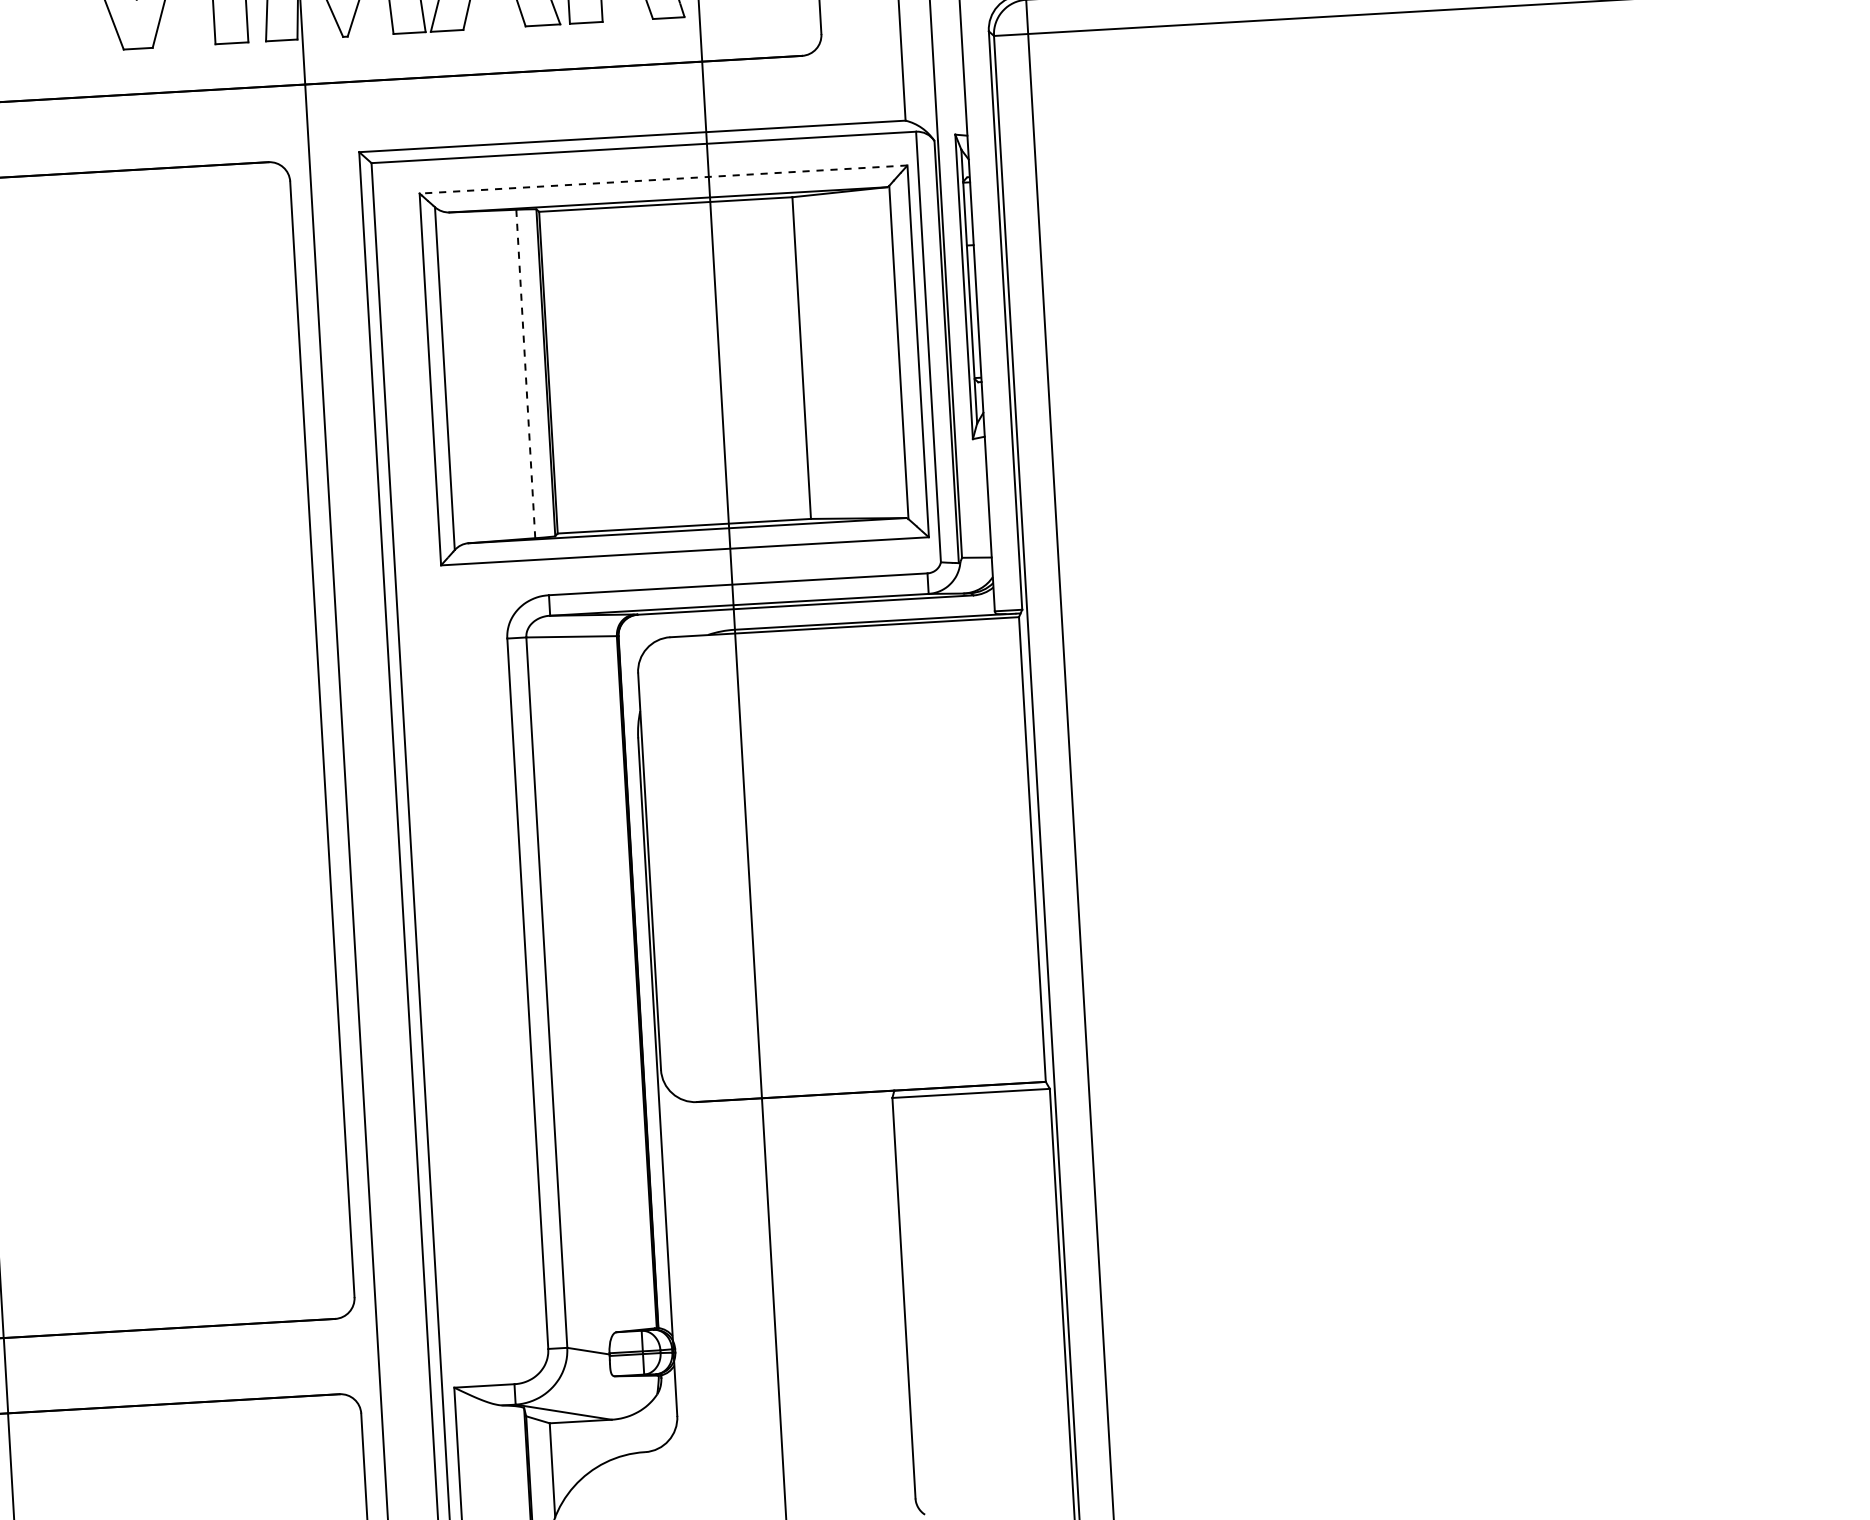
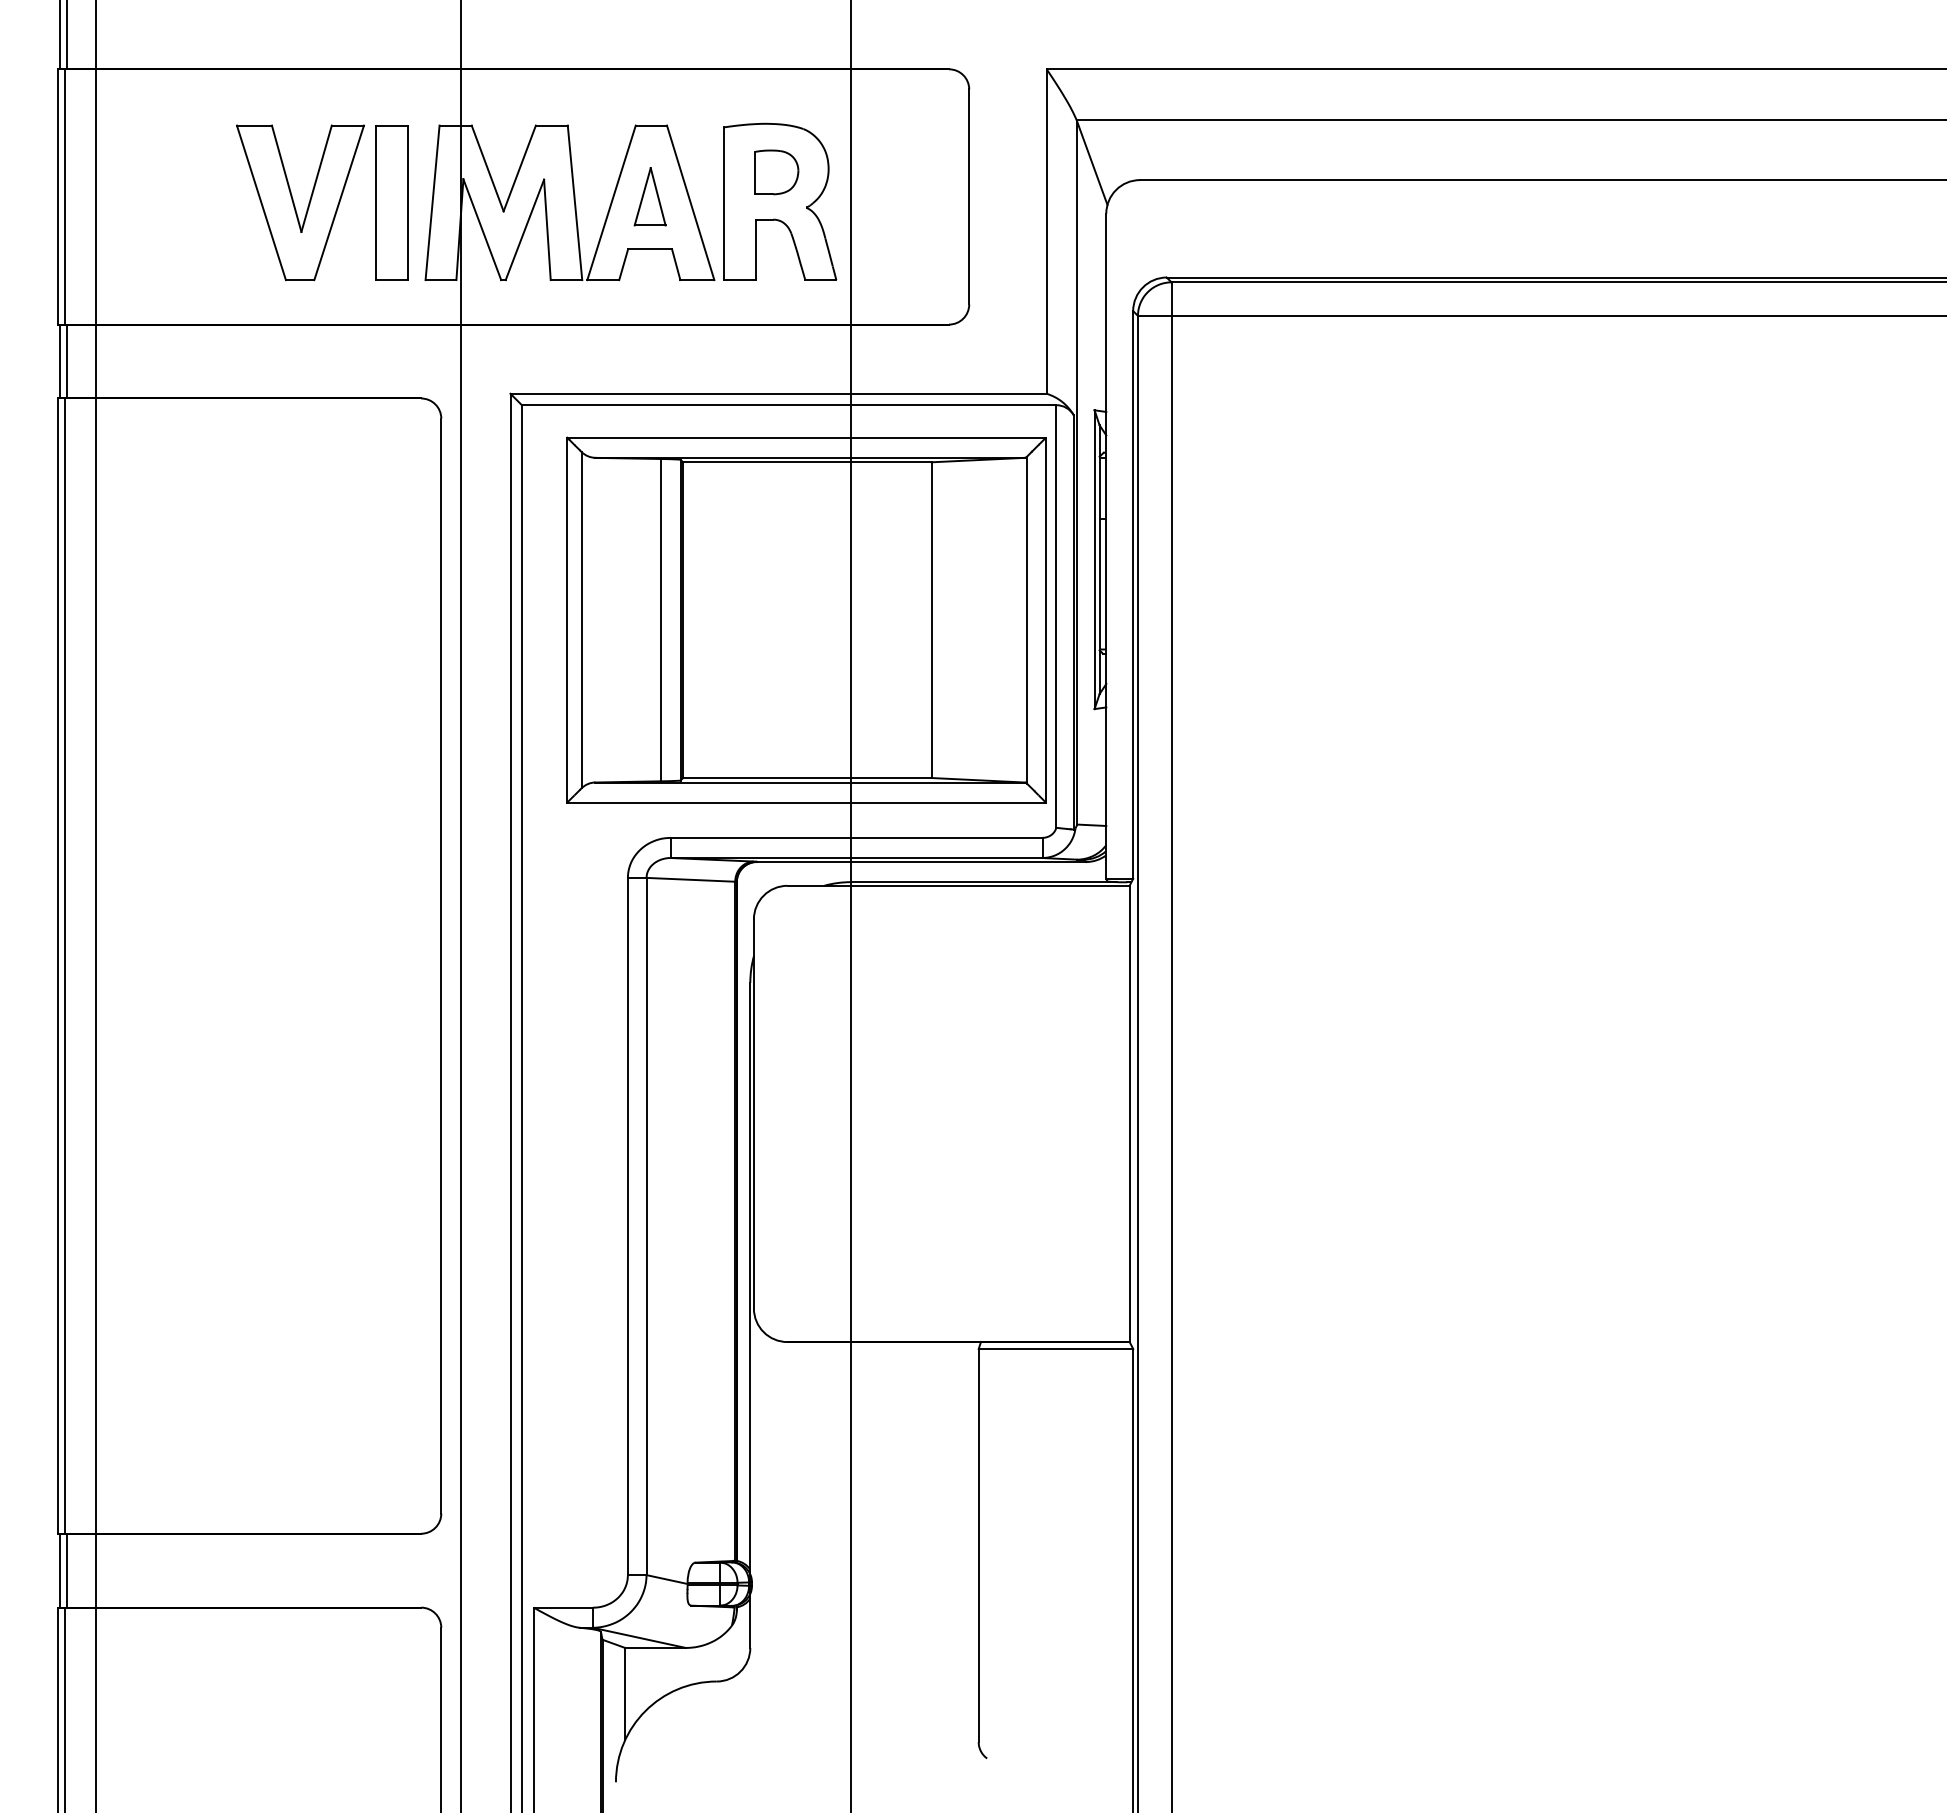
line: (663, 179) -> (806, 437), dashed -> solid
line: (525, 374) -> (660, 620), dashed -> solid

